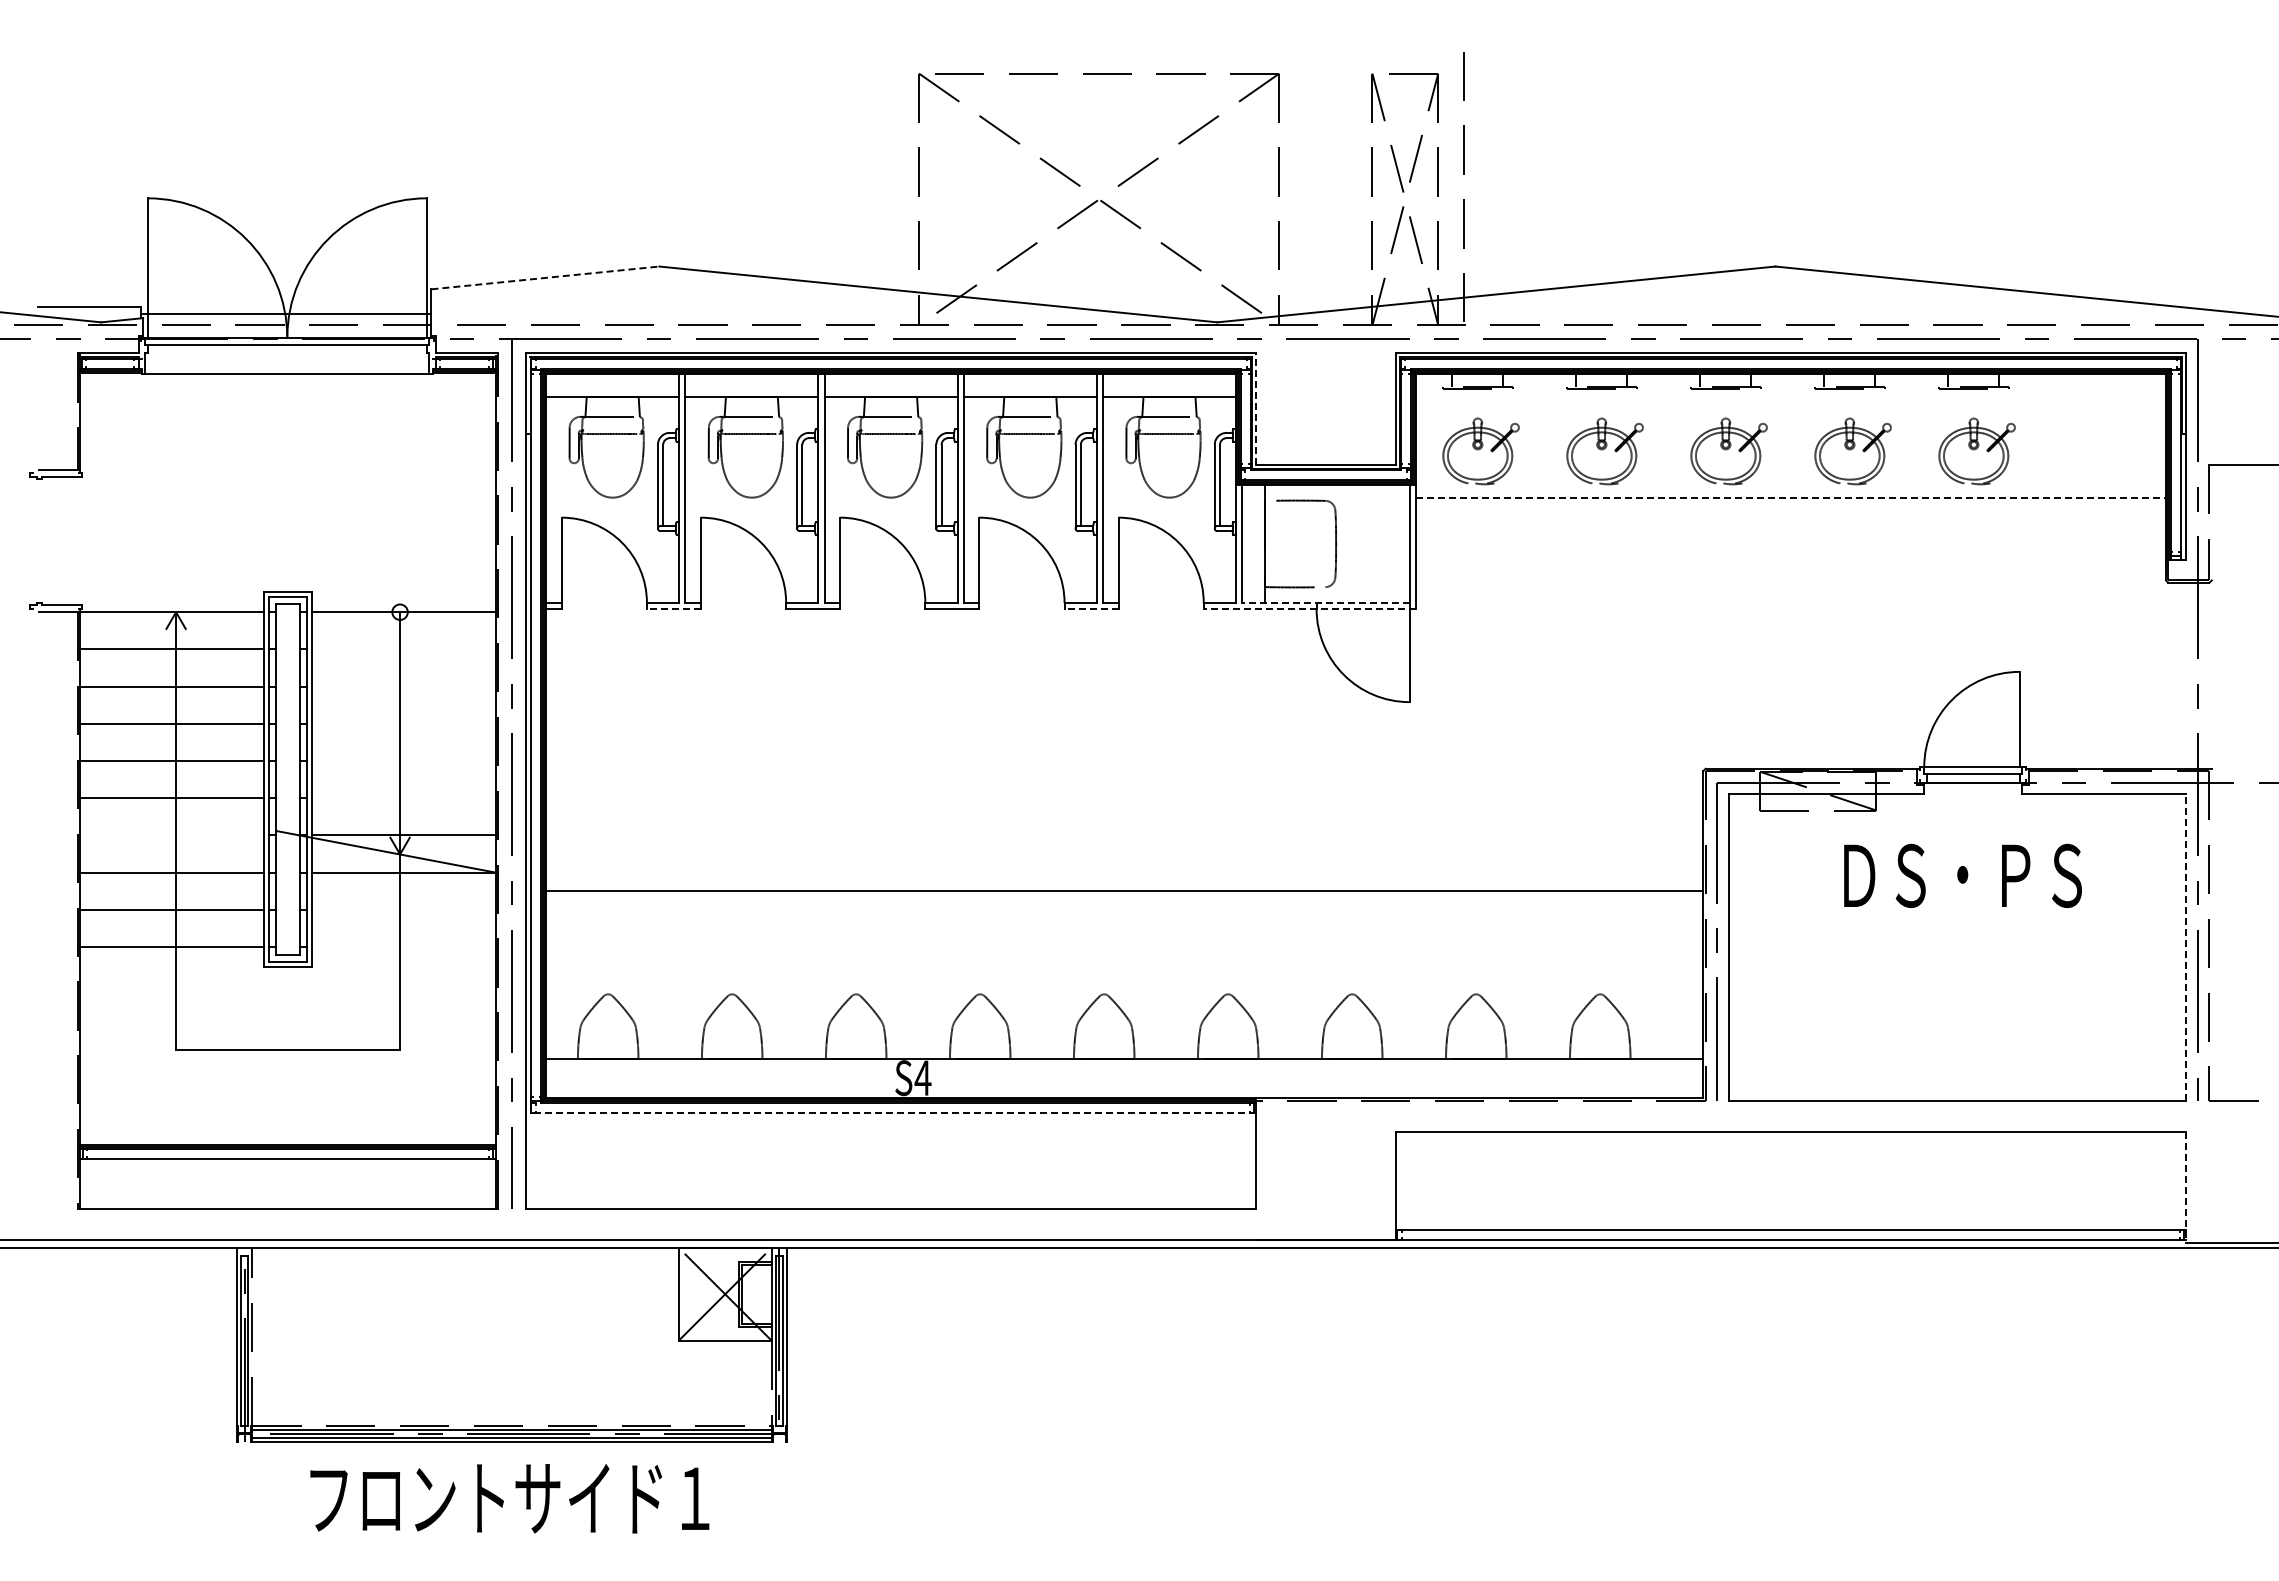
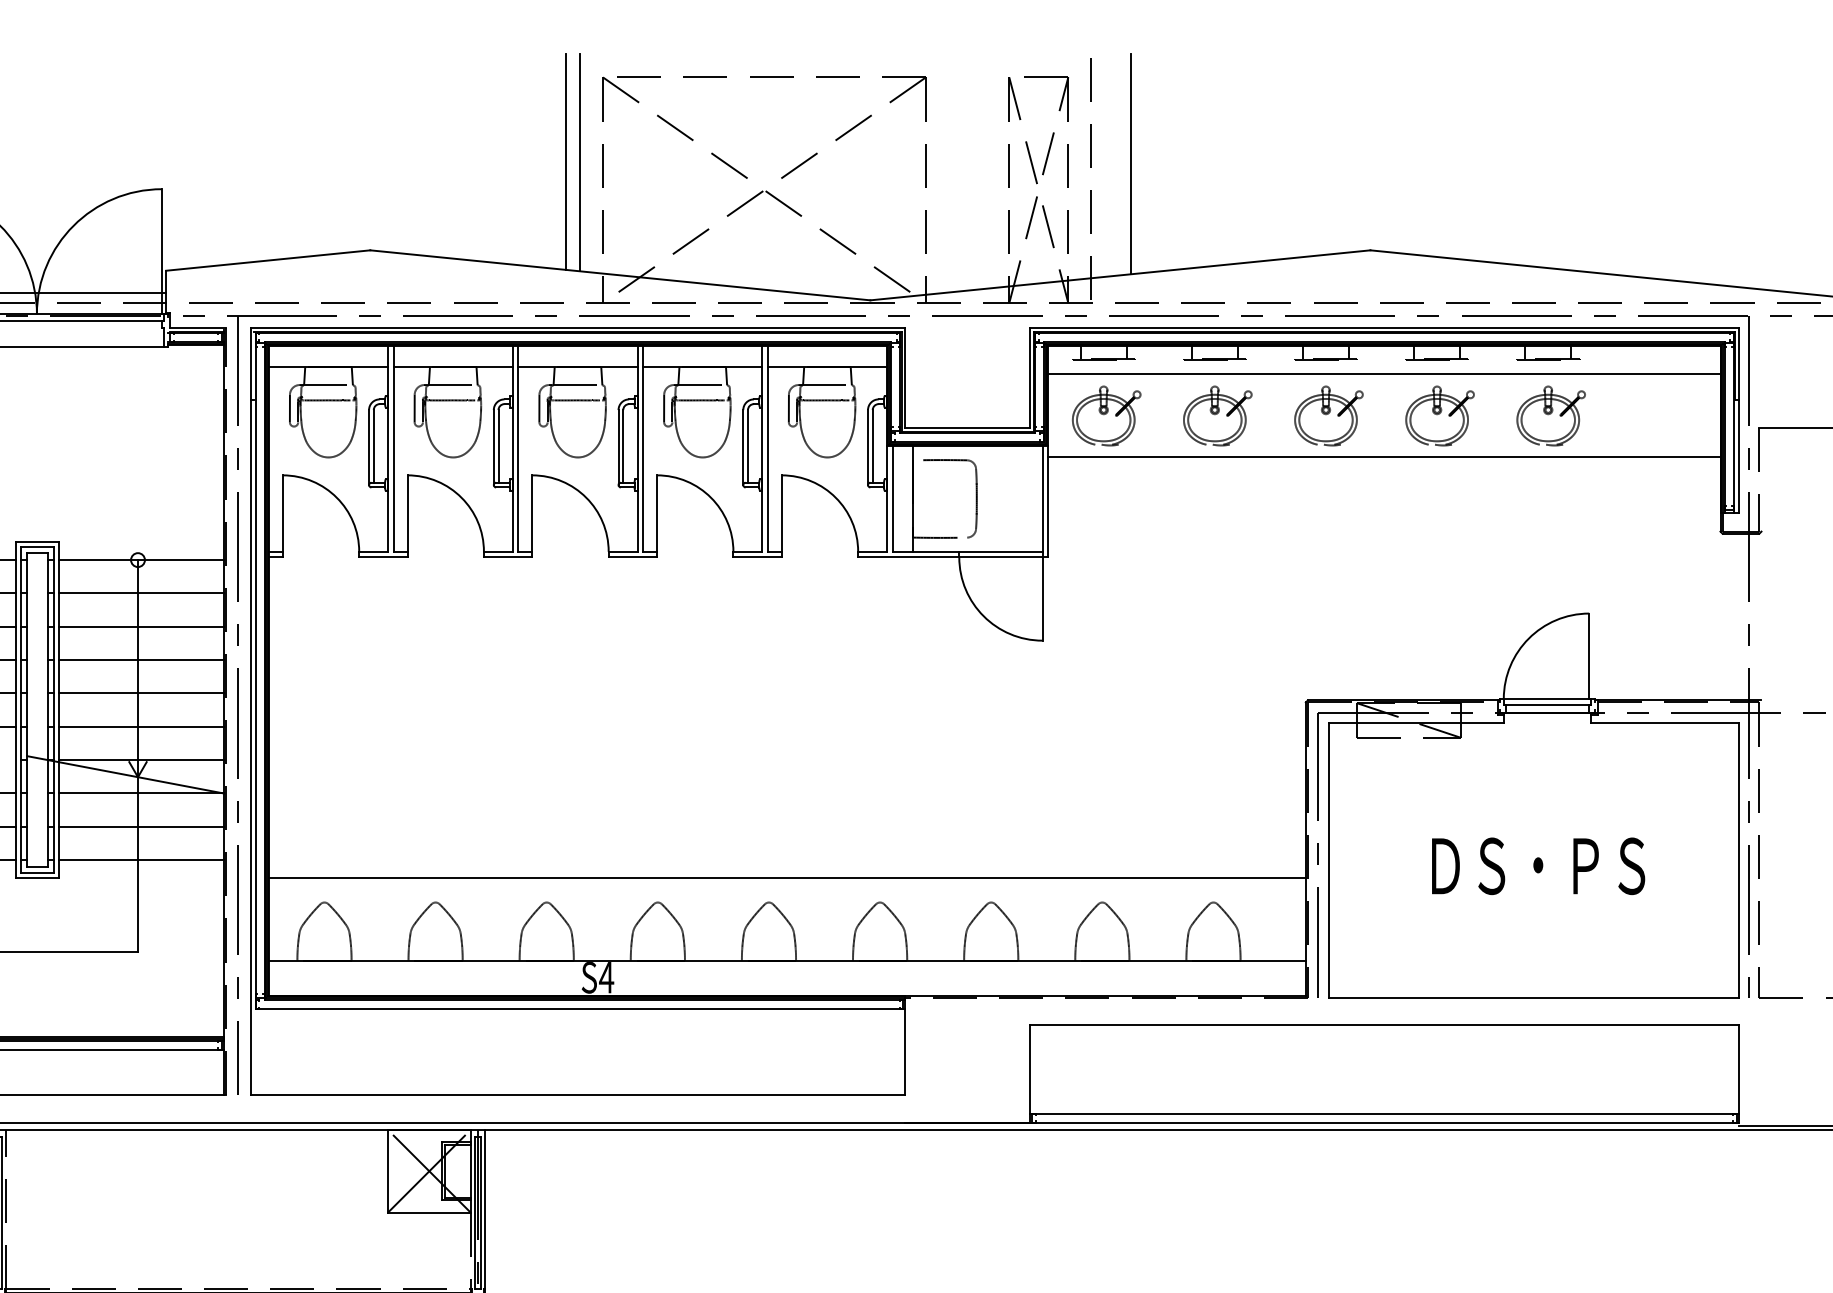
line: (877, 167) -> (565, 161), added
line: (893, 168) -> (580, 162), added
line: (1508, 170) -> (1131, 164), added
line: (545, 277) -> (268, 260), dashed -> solid
line: (1790, 404) -> (1383, 373), added
line: (1256, 409) -> (905, 378), dashed -> solid
line: (1791, 497) -> (1384, 457), dashed -> solid
line: (1325, 602) -> (967, 551), dashed -> solid
line: (673, 609) -> (383, 557), dashed -> solid
line: (1091, 609) -> (757, 557), dashed -> solid
line: (1309, 609) -> (952, 557), dashed -> solid
line: (403, 649) -> (141, 593), added
line: (403, 686) -> (141, 626), added
line: (403, 723) -> (141, 659), added
line: (403, 761) -> (141, 693), added
line: (403, 798) -> (141, 727), added
text: (1962, 875) -> (1538, 865), moved
line: (1124, 891) -> (787, 877), moved
line: (403, 909) -> (141, 826), added
line: (2186, 946) -> (1738, 859), dashed -> solid
line: (403, 947) -> (141, 860), added
line: (893, 1113) -> (580, 1009), dashed -> solid
line: (2186, 1186) -> (1738, 1074), dashed -> solid

